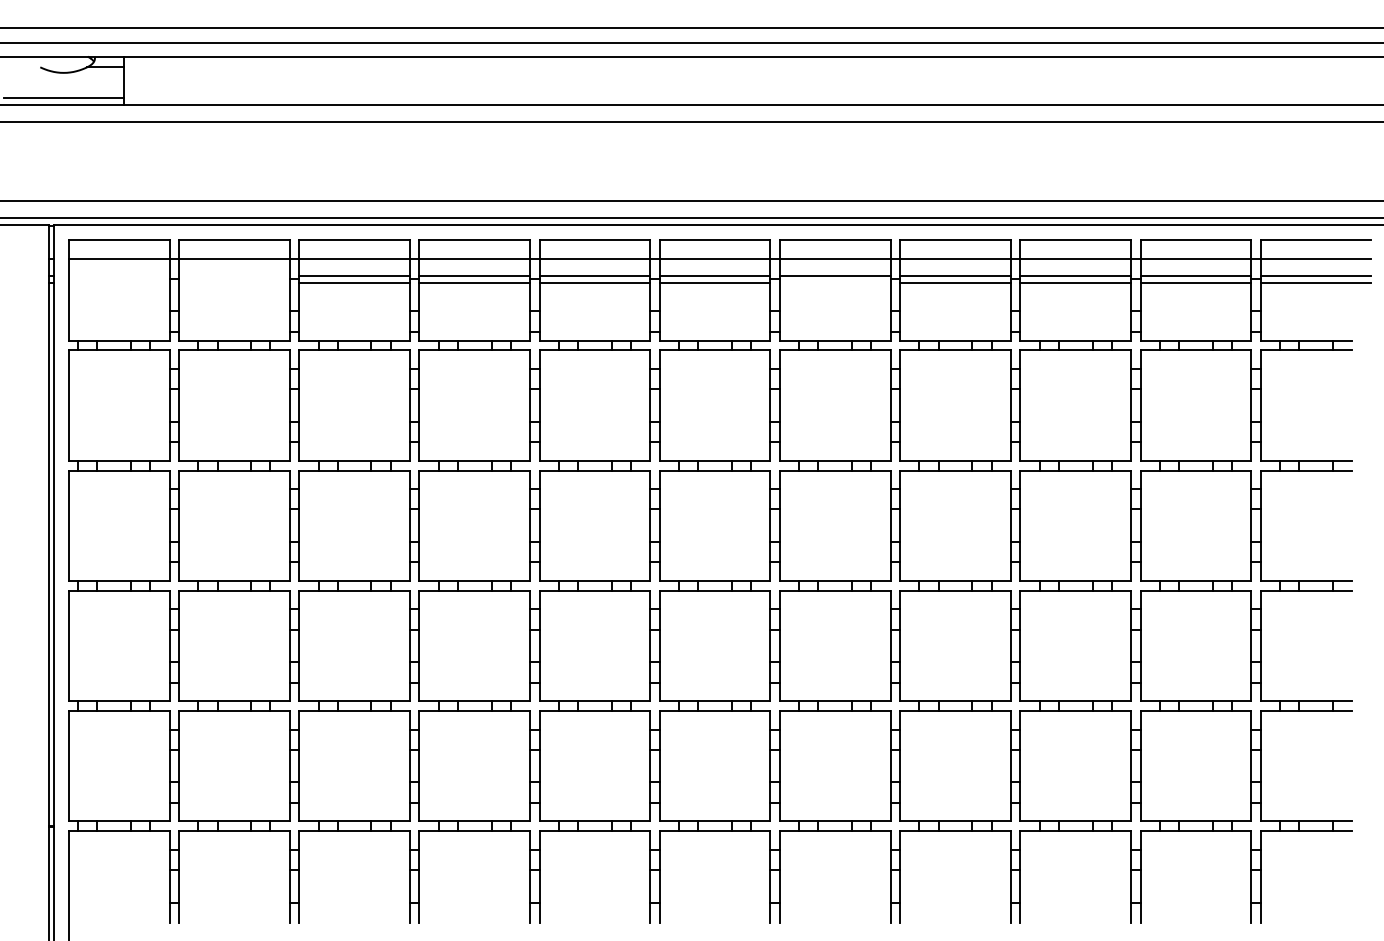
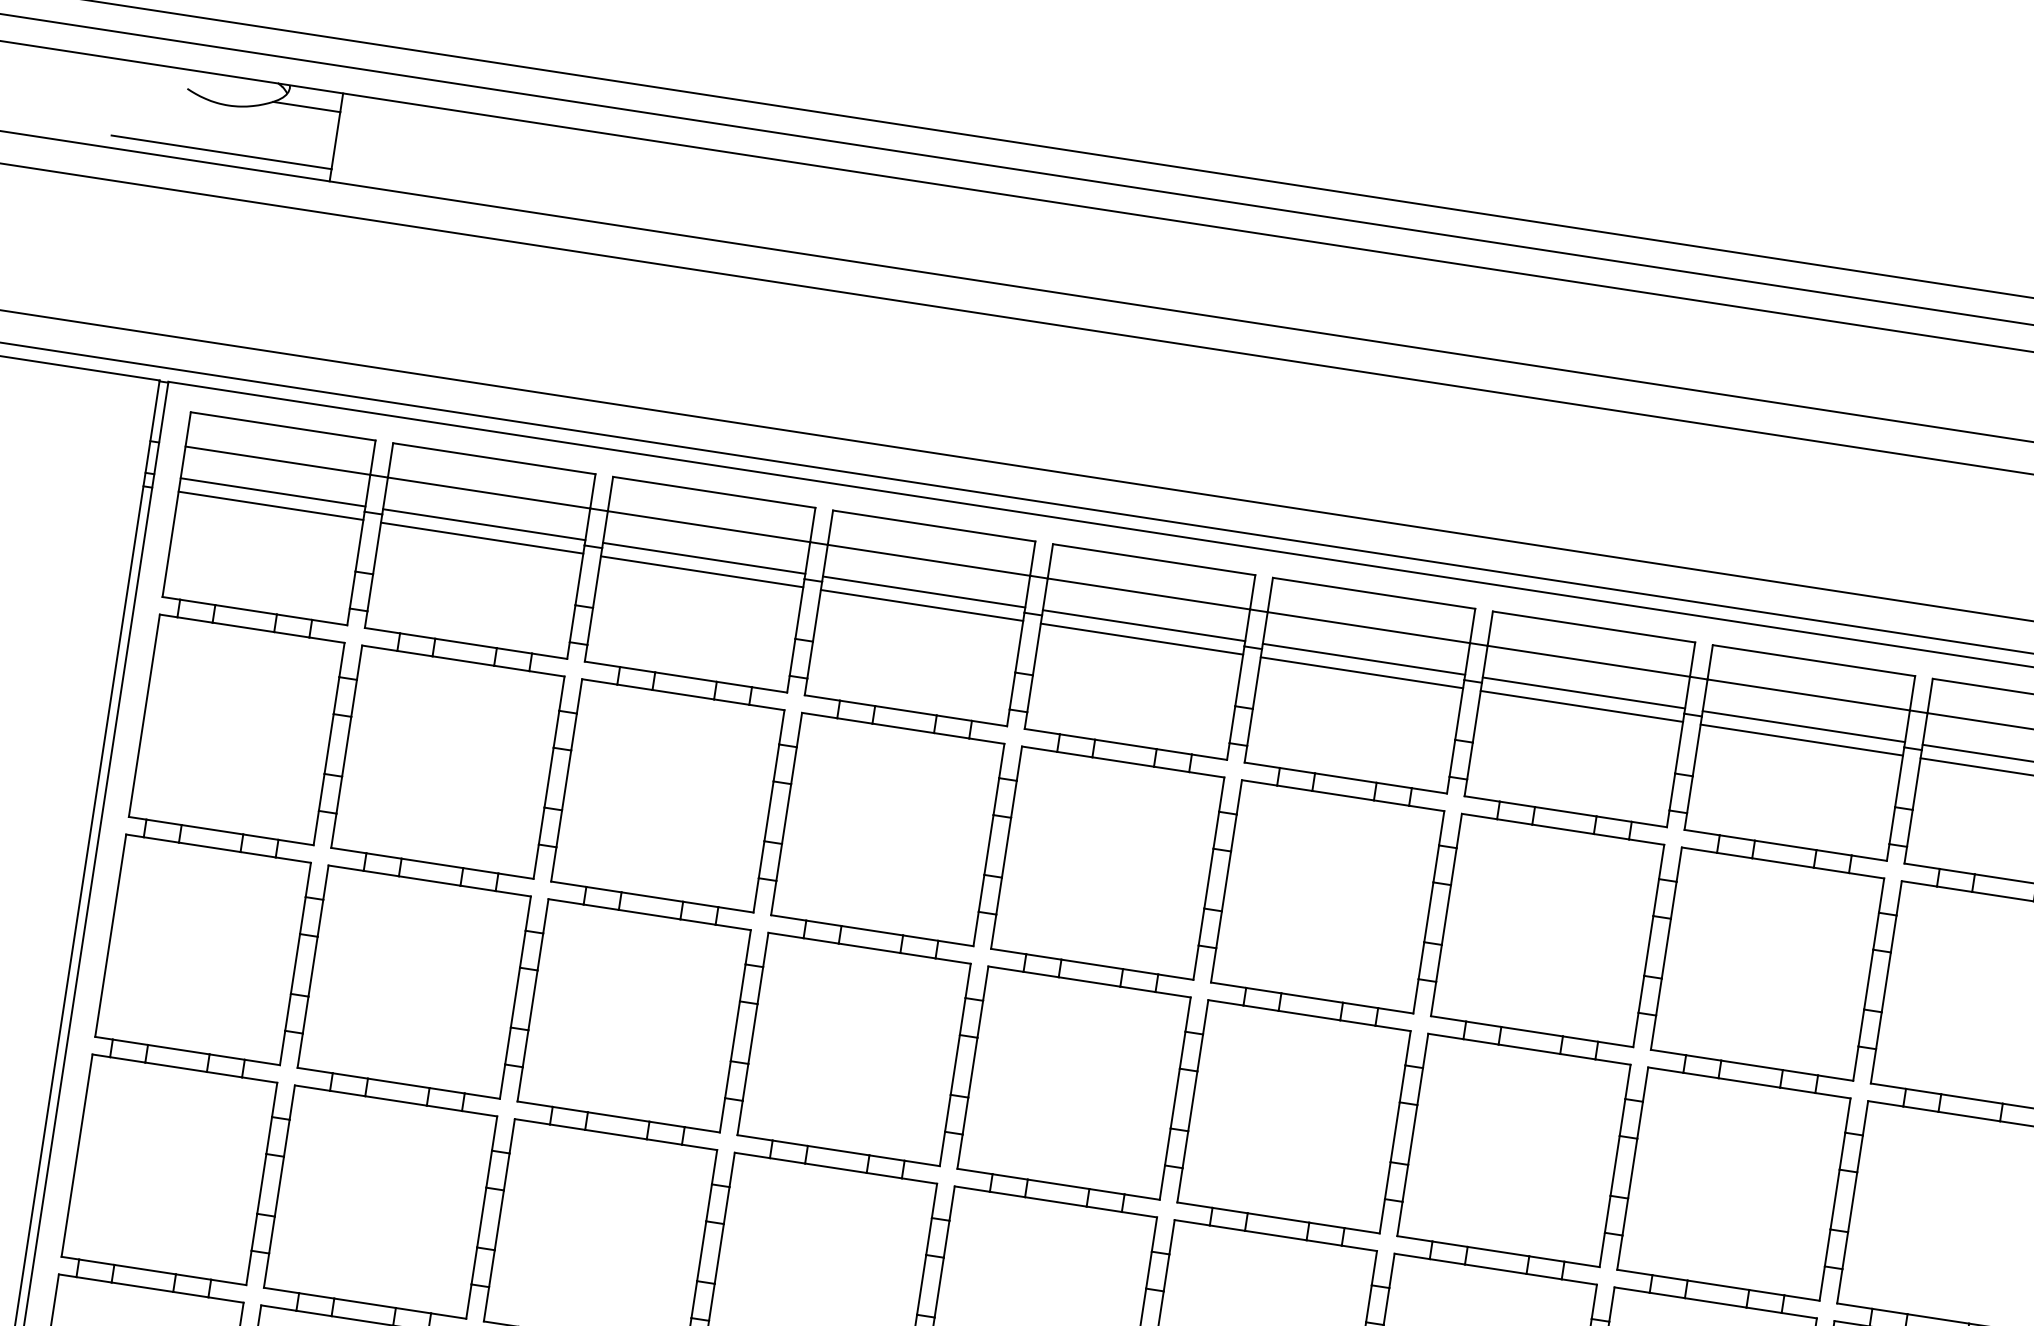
line: (118, 275) -> (272, 491), added
line: (234, 275) -> (484, 524), added
line: (118, 283) -> (269, 506), added
line: (234, 283) -> (482, 538), added
line: (835, 283) -> (1582, 707), added

